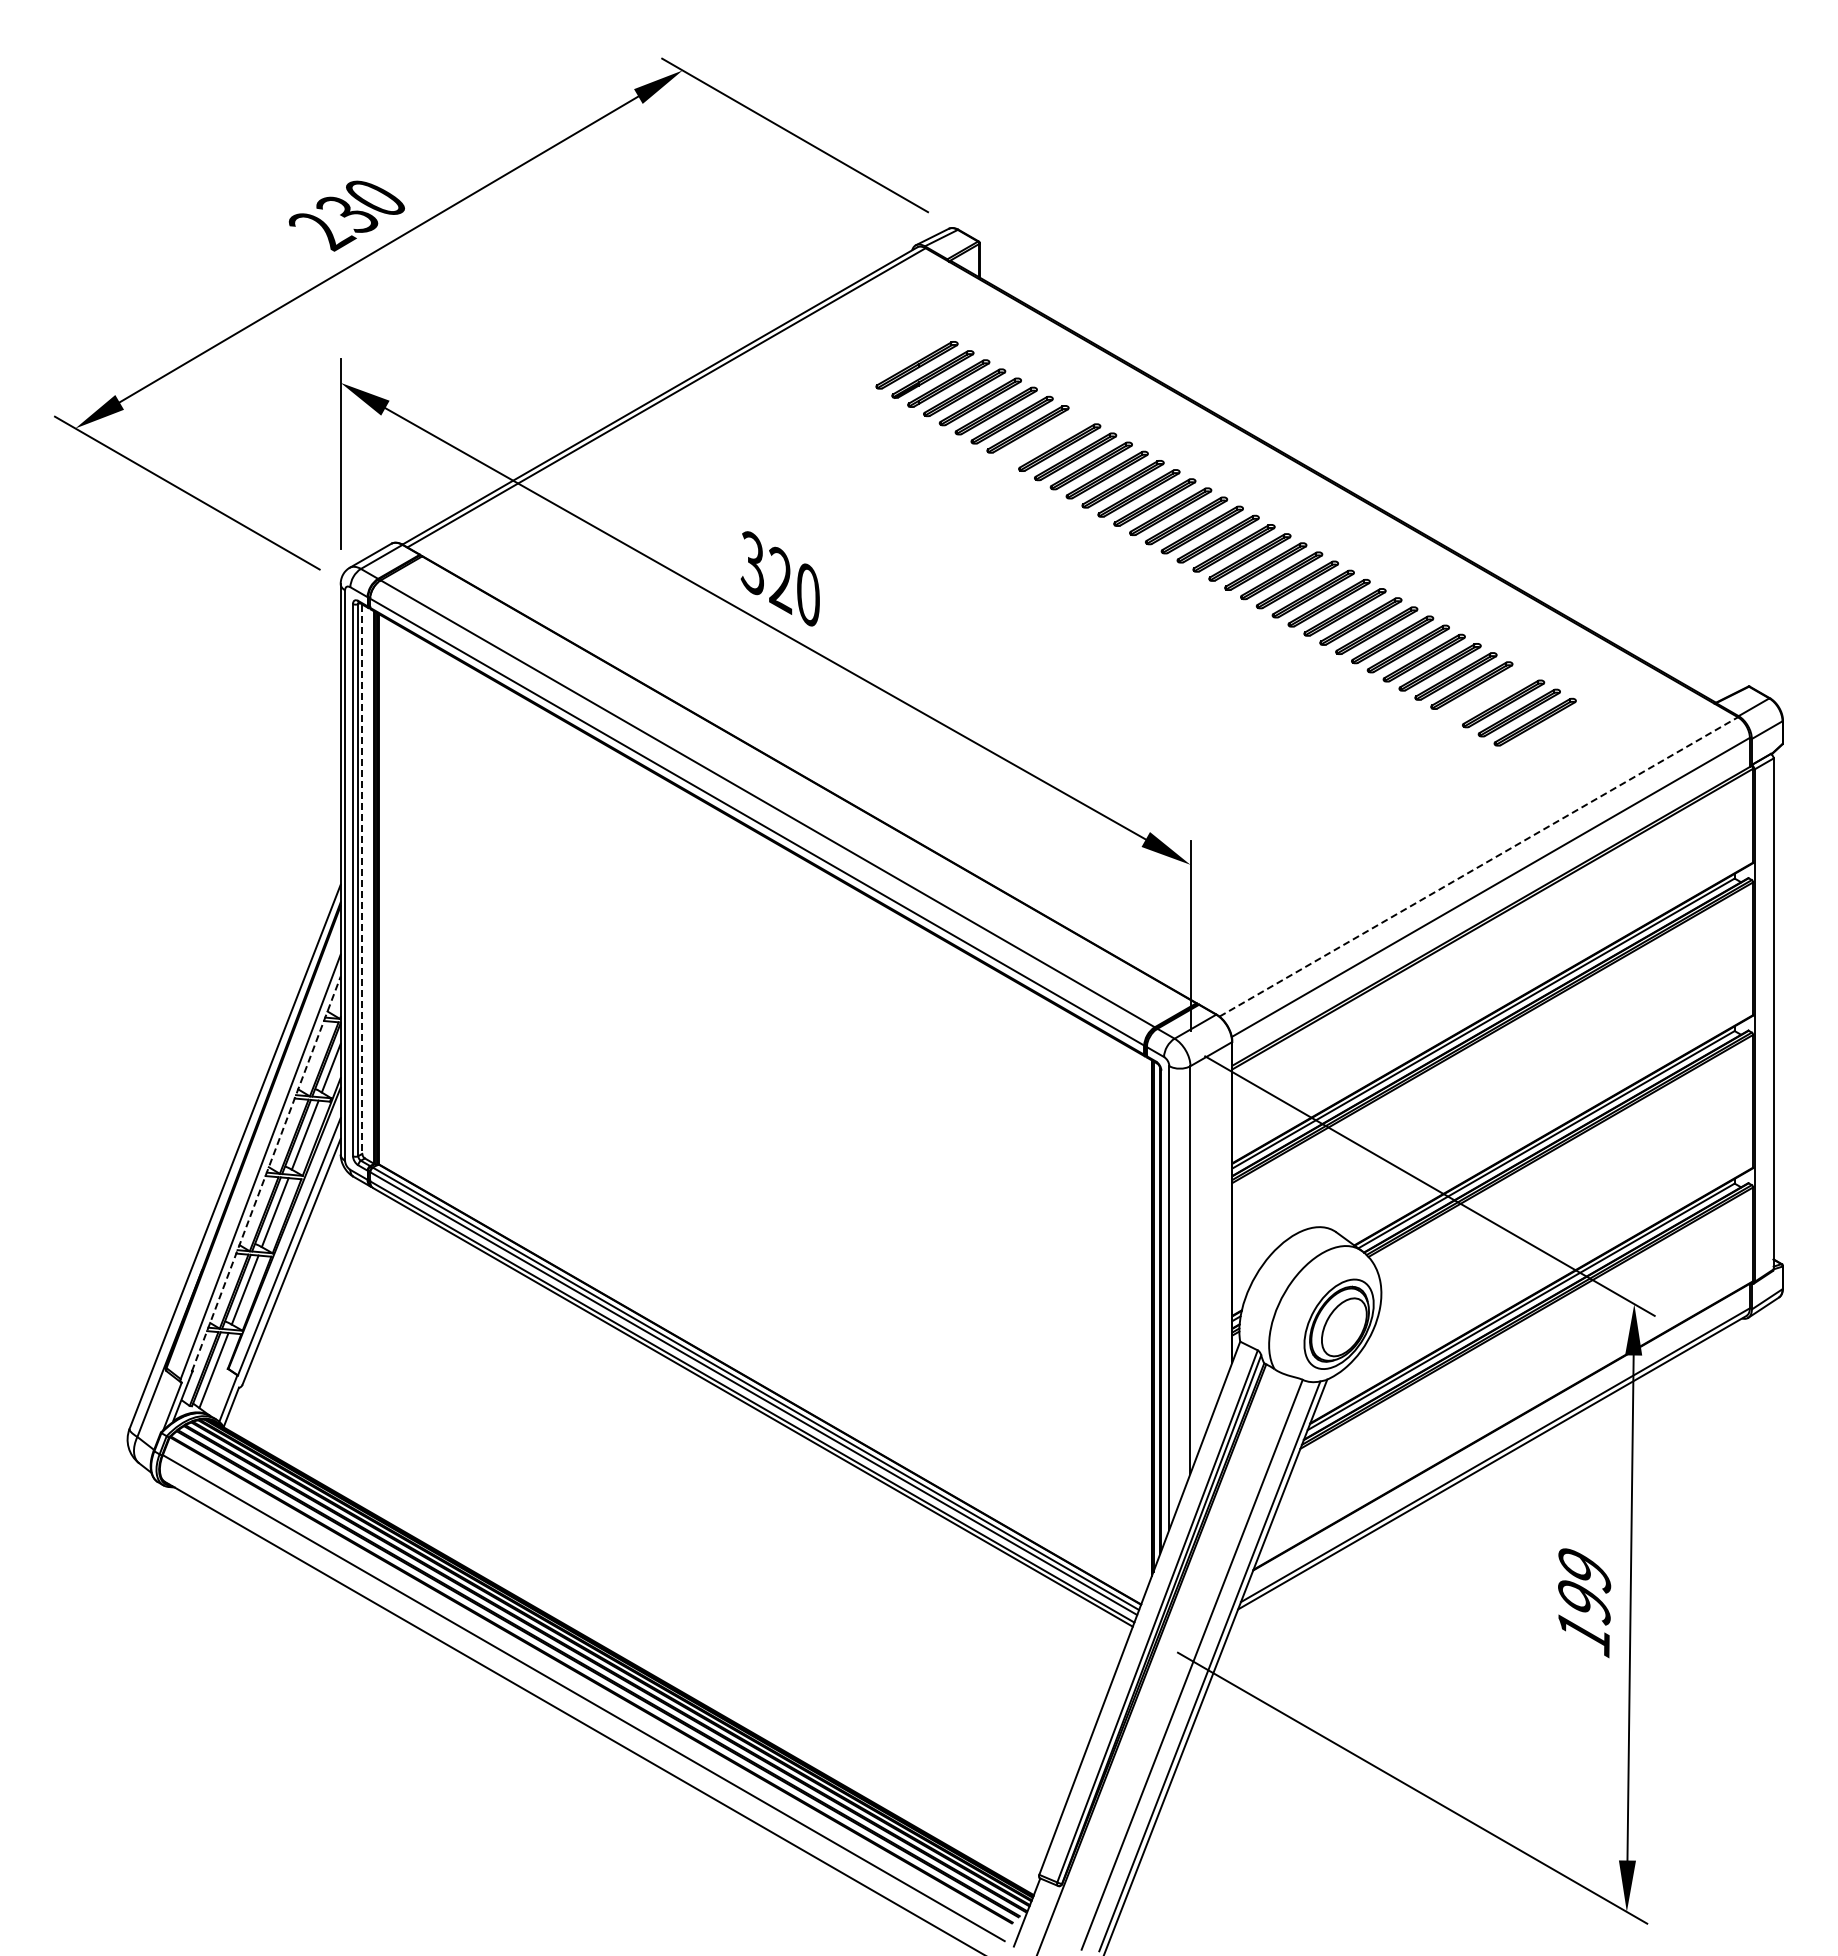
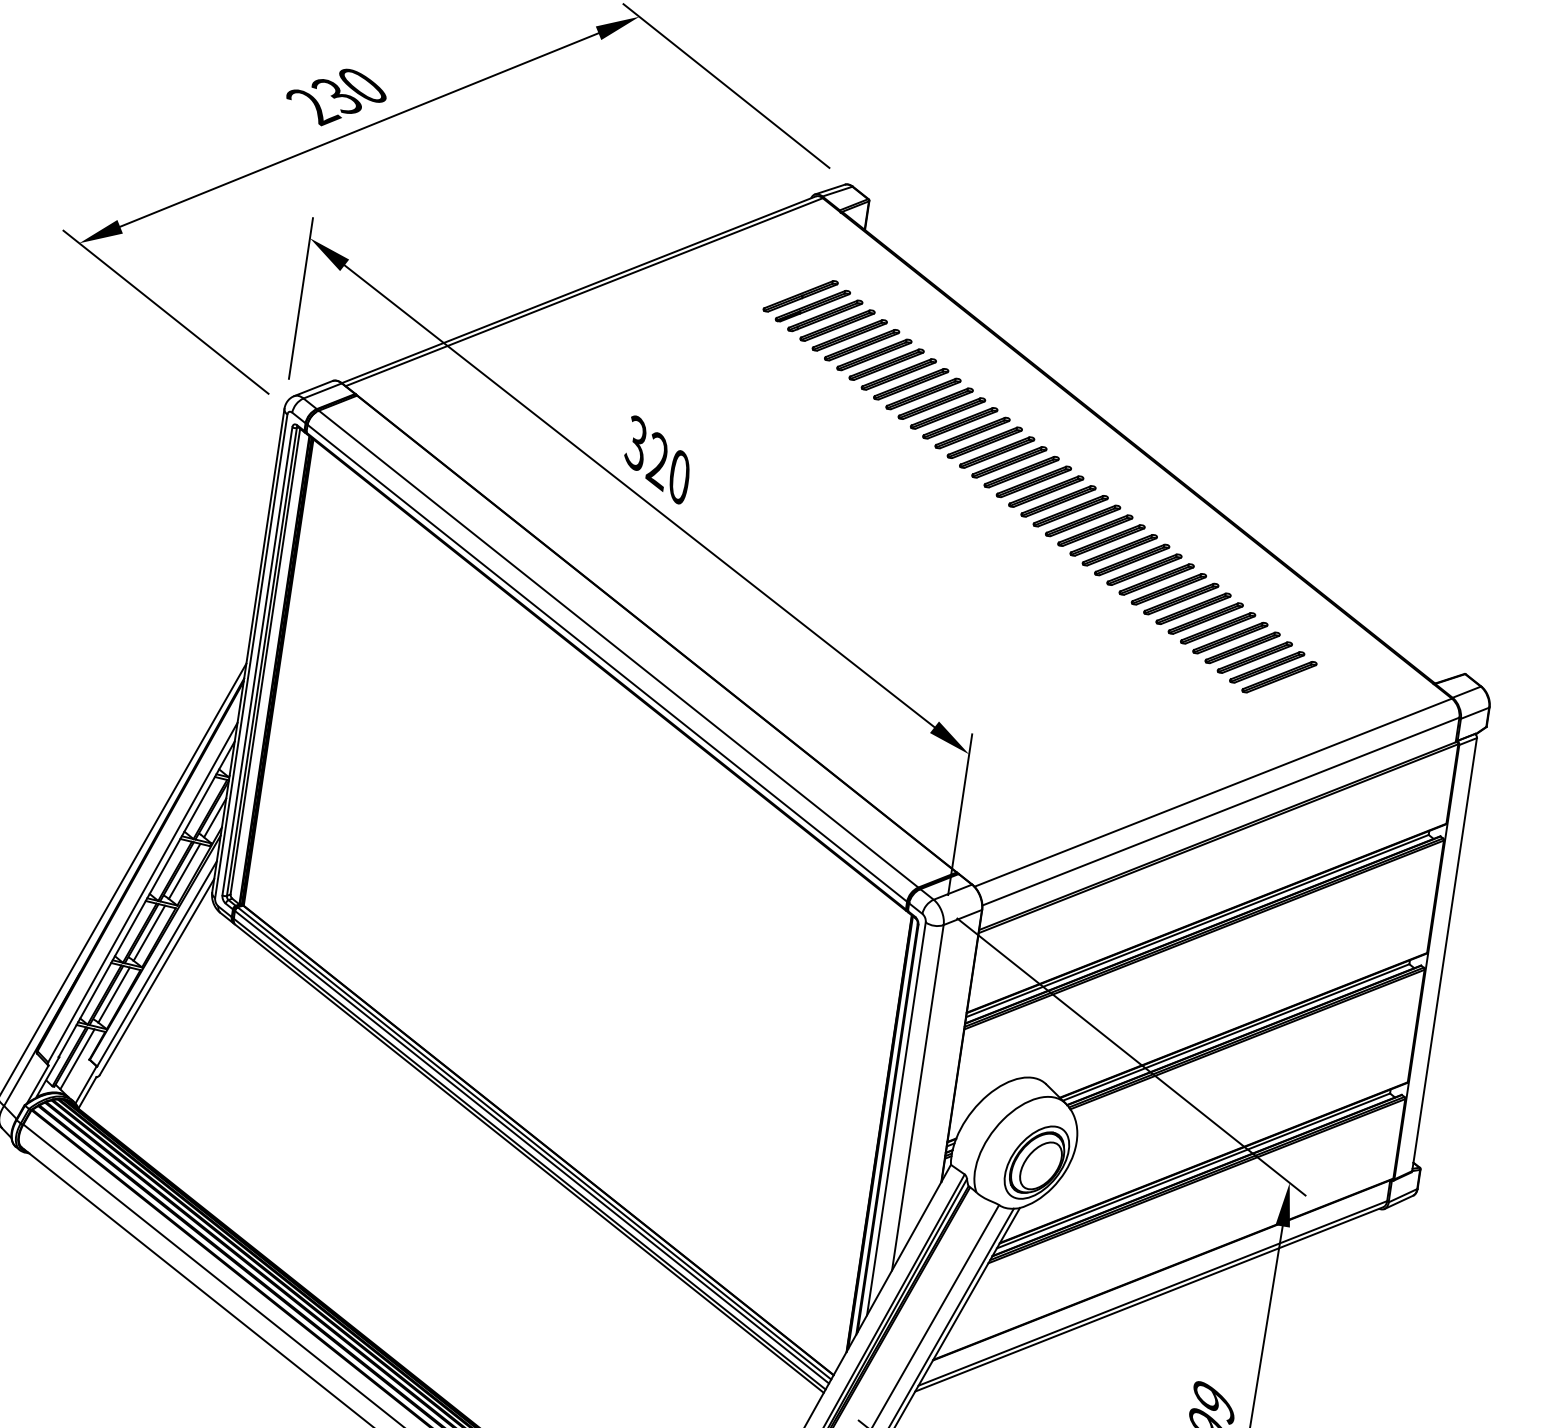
part: (1043, 438) -> (898, 374), added
part: (1487, 694) -> (1242, 647), added
line: (1479, 866) -> (1213, 792), dashed -> solid
line: (362, 879) -> (265, 661), dashed -> solid
line: (266, 1173) -> (146, 898), dashed -> solid

